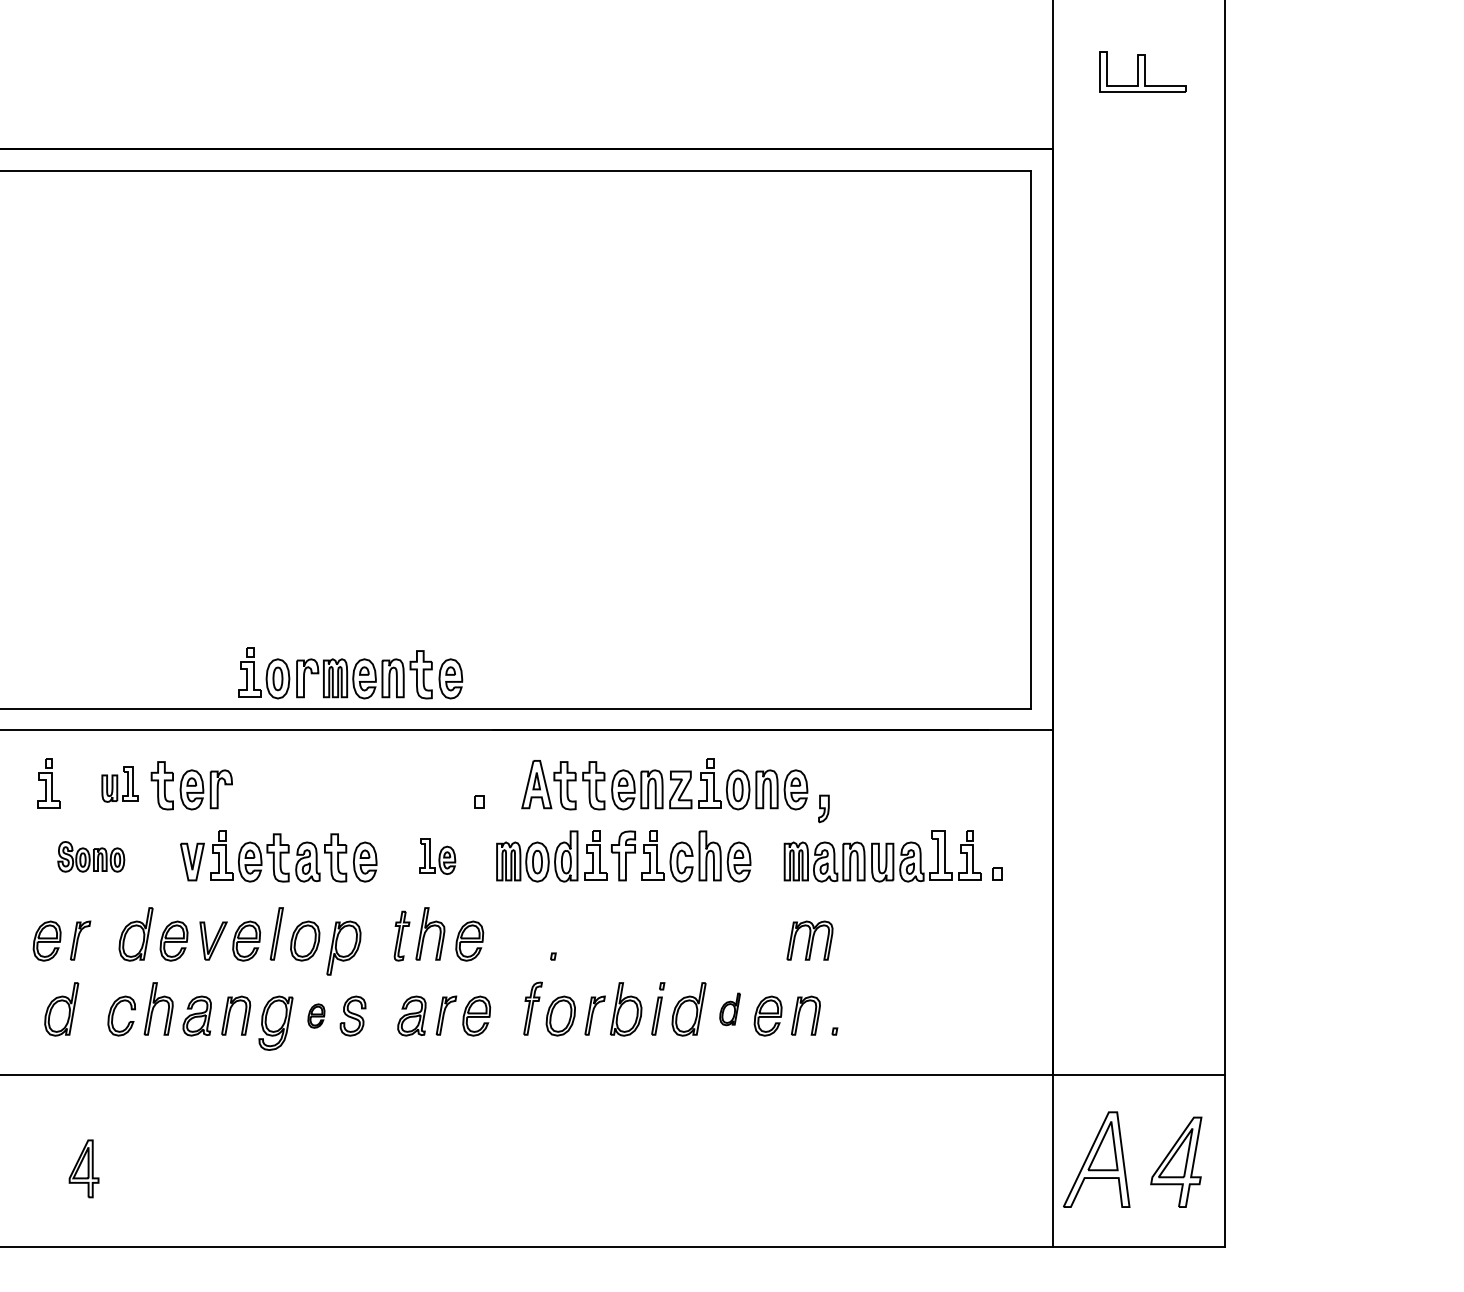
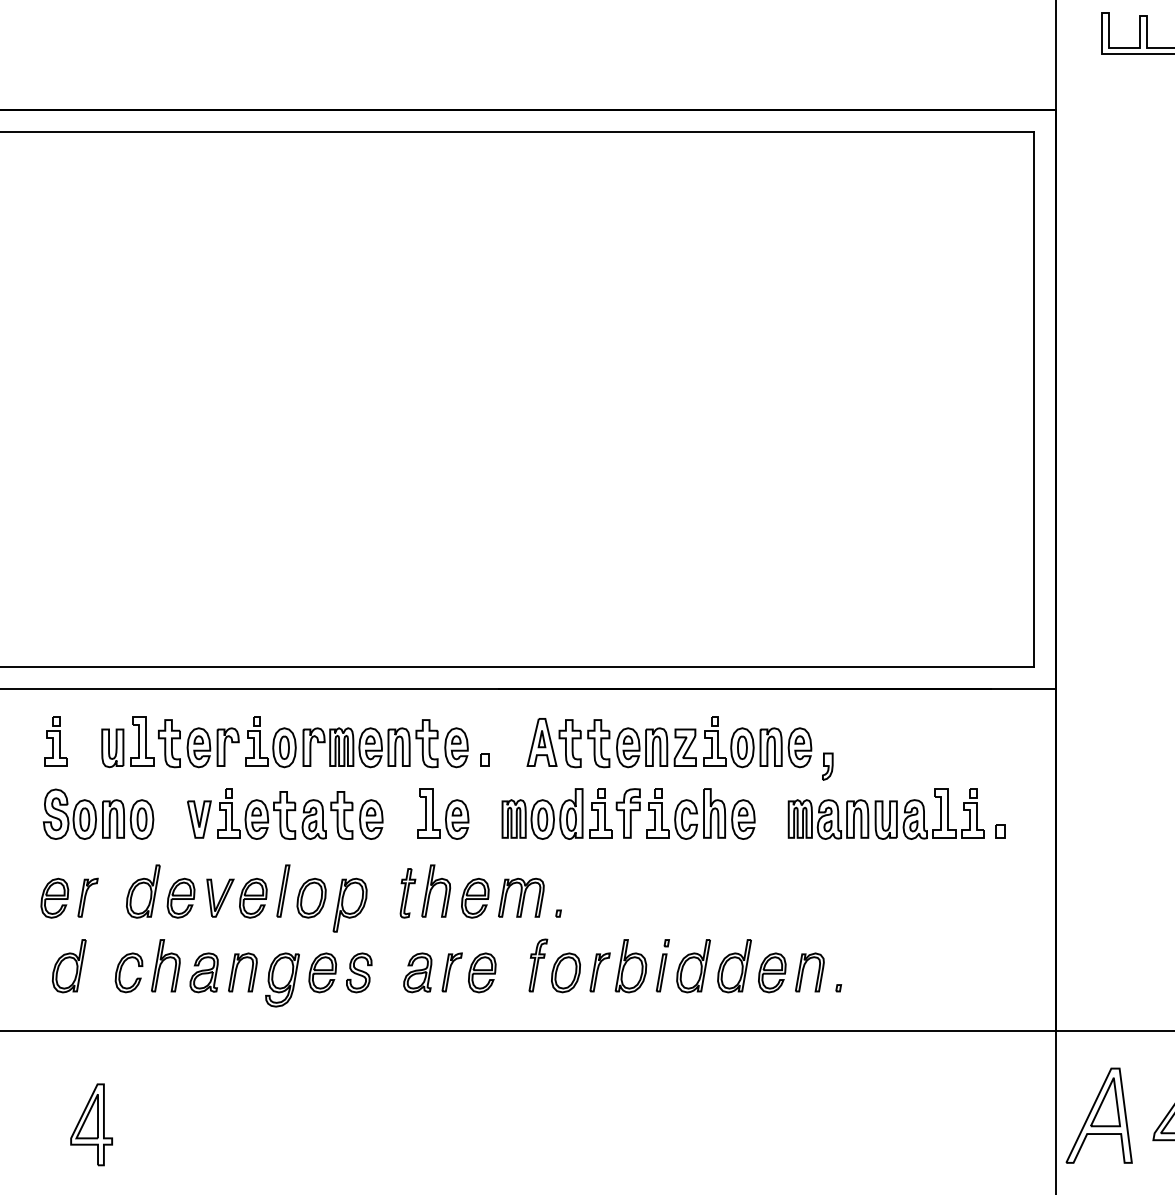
part: (350, 673) -> (356, 742), moved
part: (119, 784) -> (126, 742), size x1.43
part: (91, 856) -> (98, 814), size x1.67
part: (437, 856) -> (443, 814), size x1.43
part: (809, 940) -> (520, 897), moved
part: (729, 1009) -> (733, 966), size x1.67
part: (316, 1015) -> (322, 972), size x1.67
part: (83, 1168) -> (90, 1124), size x1.43

